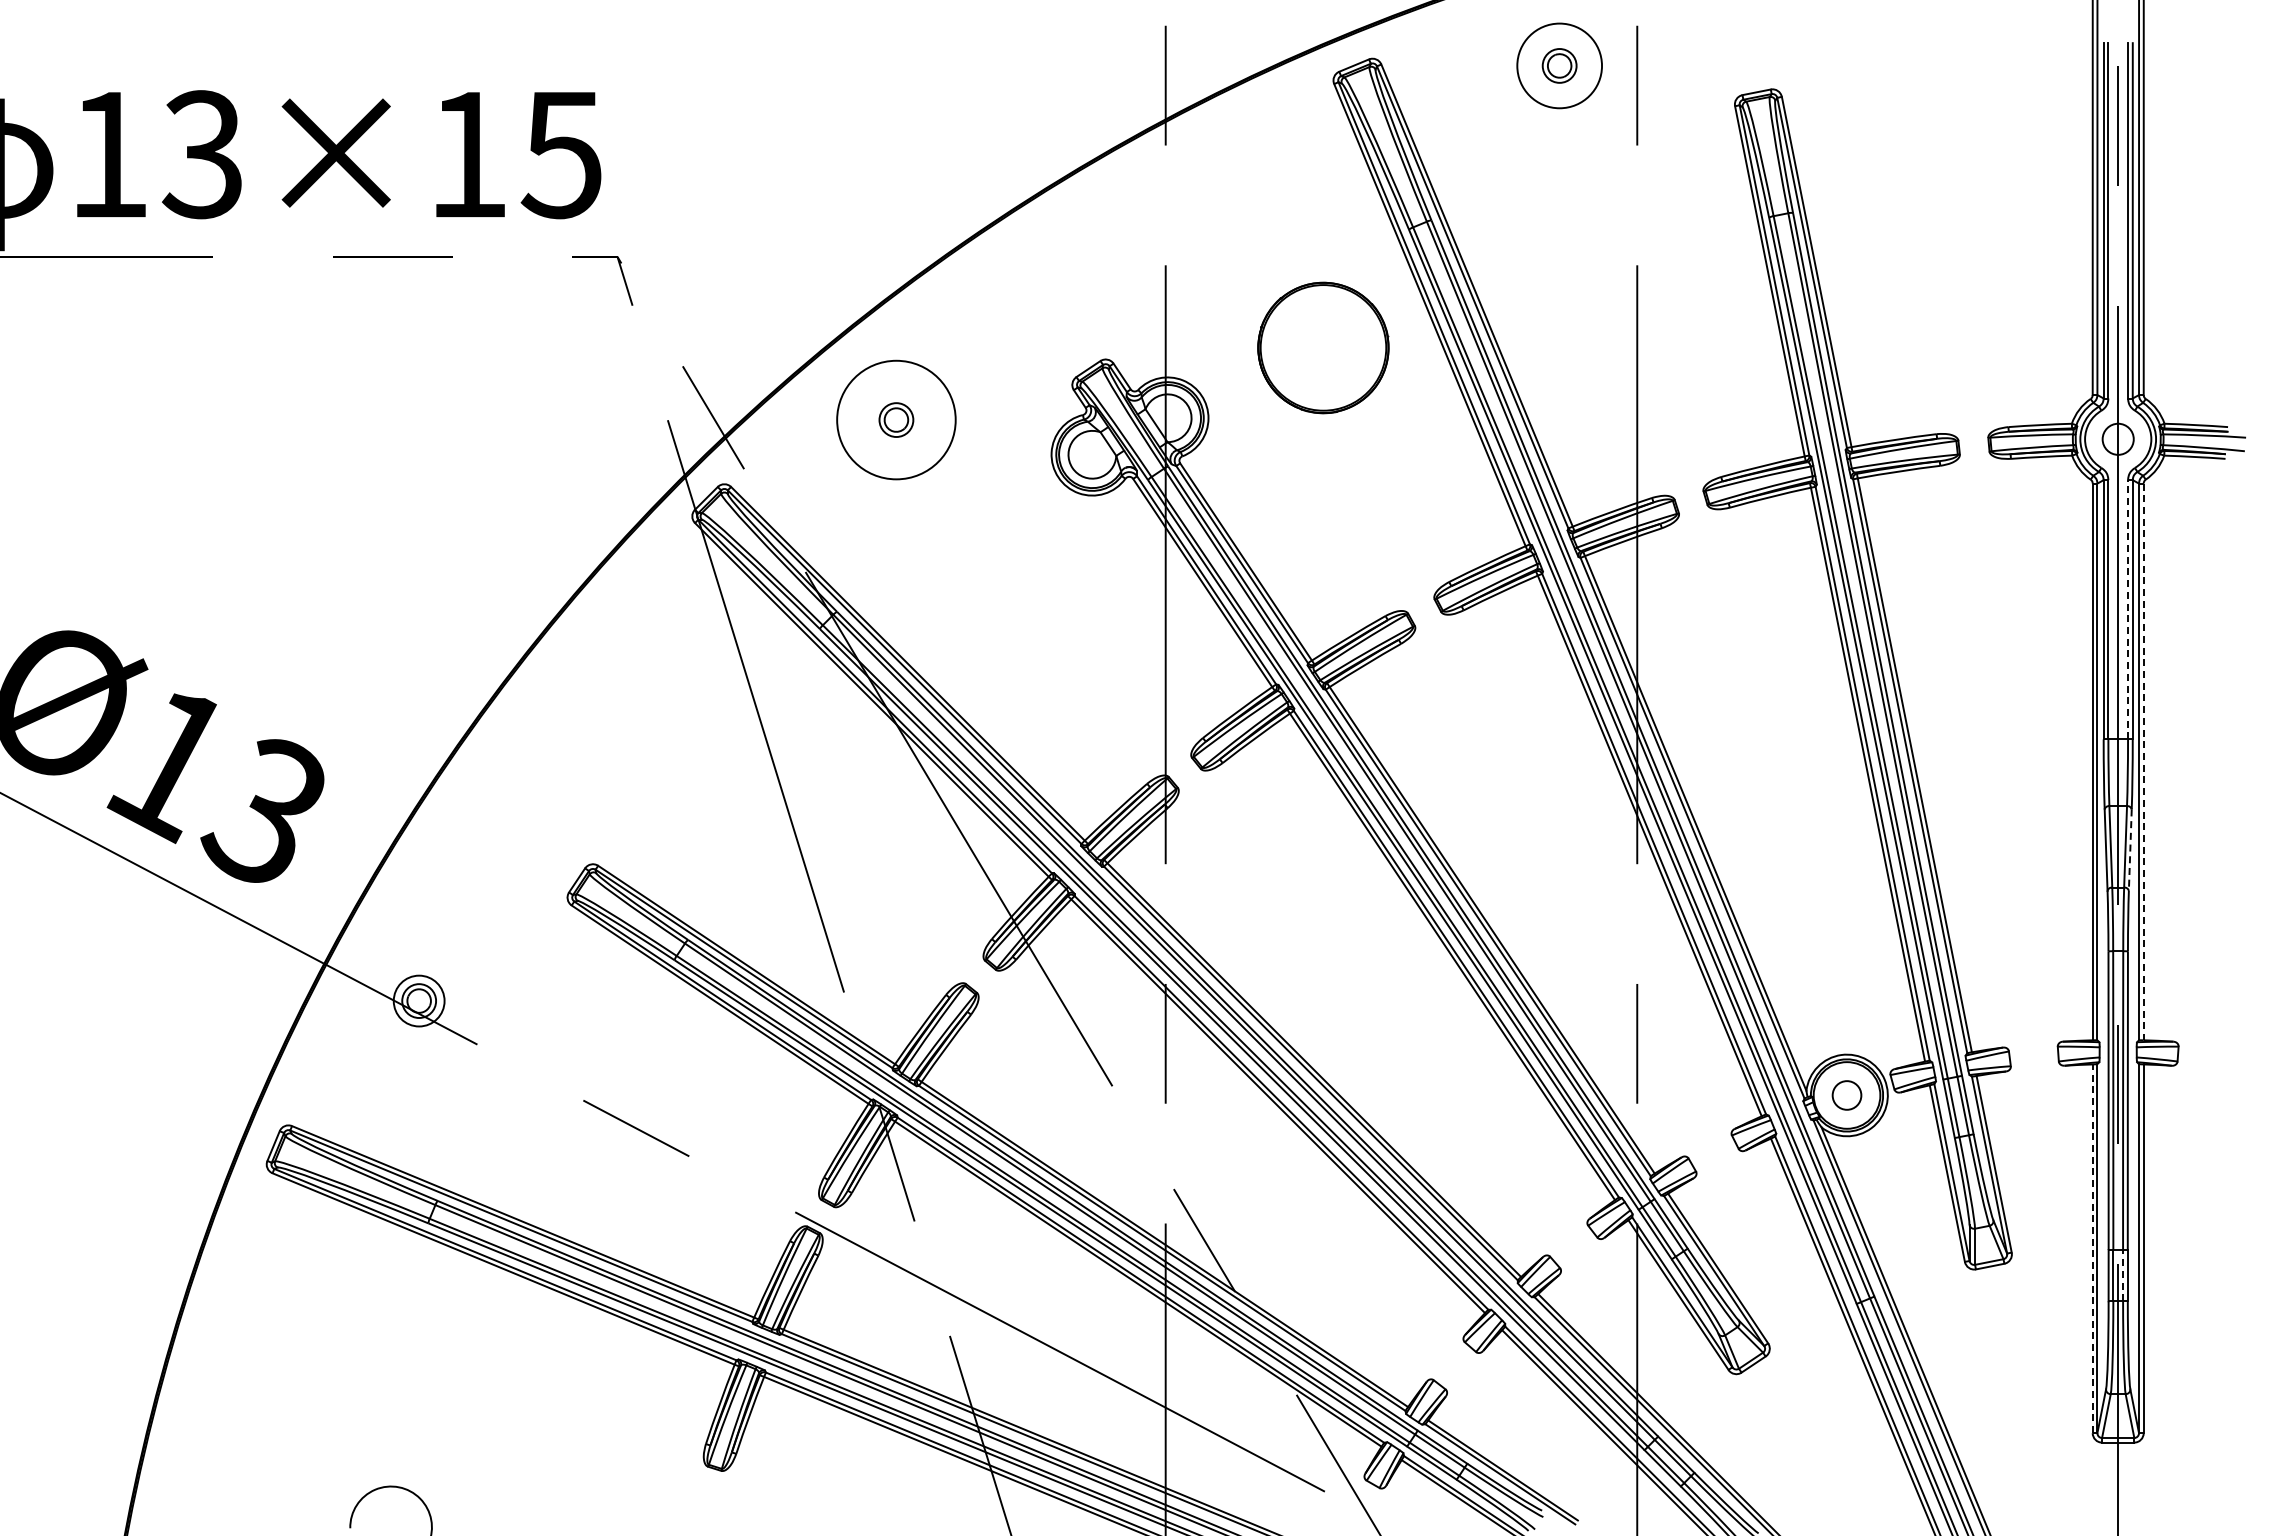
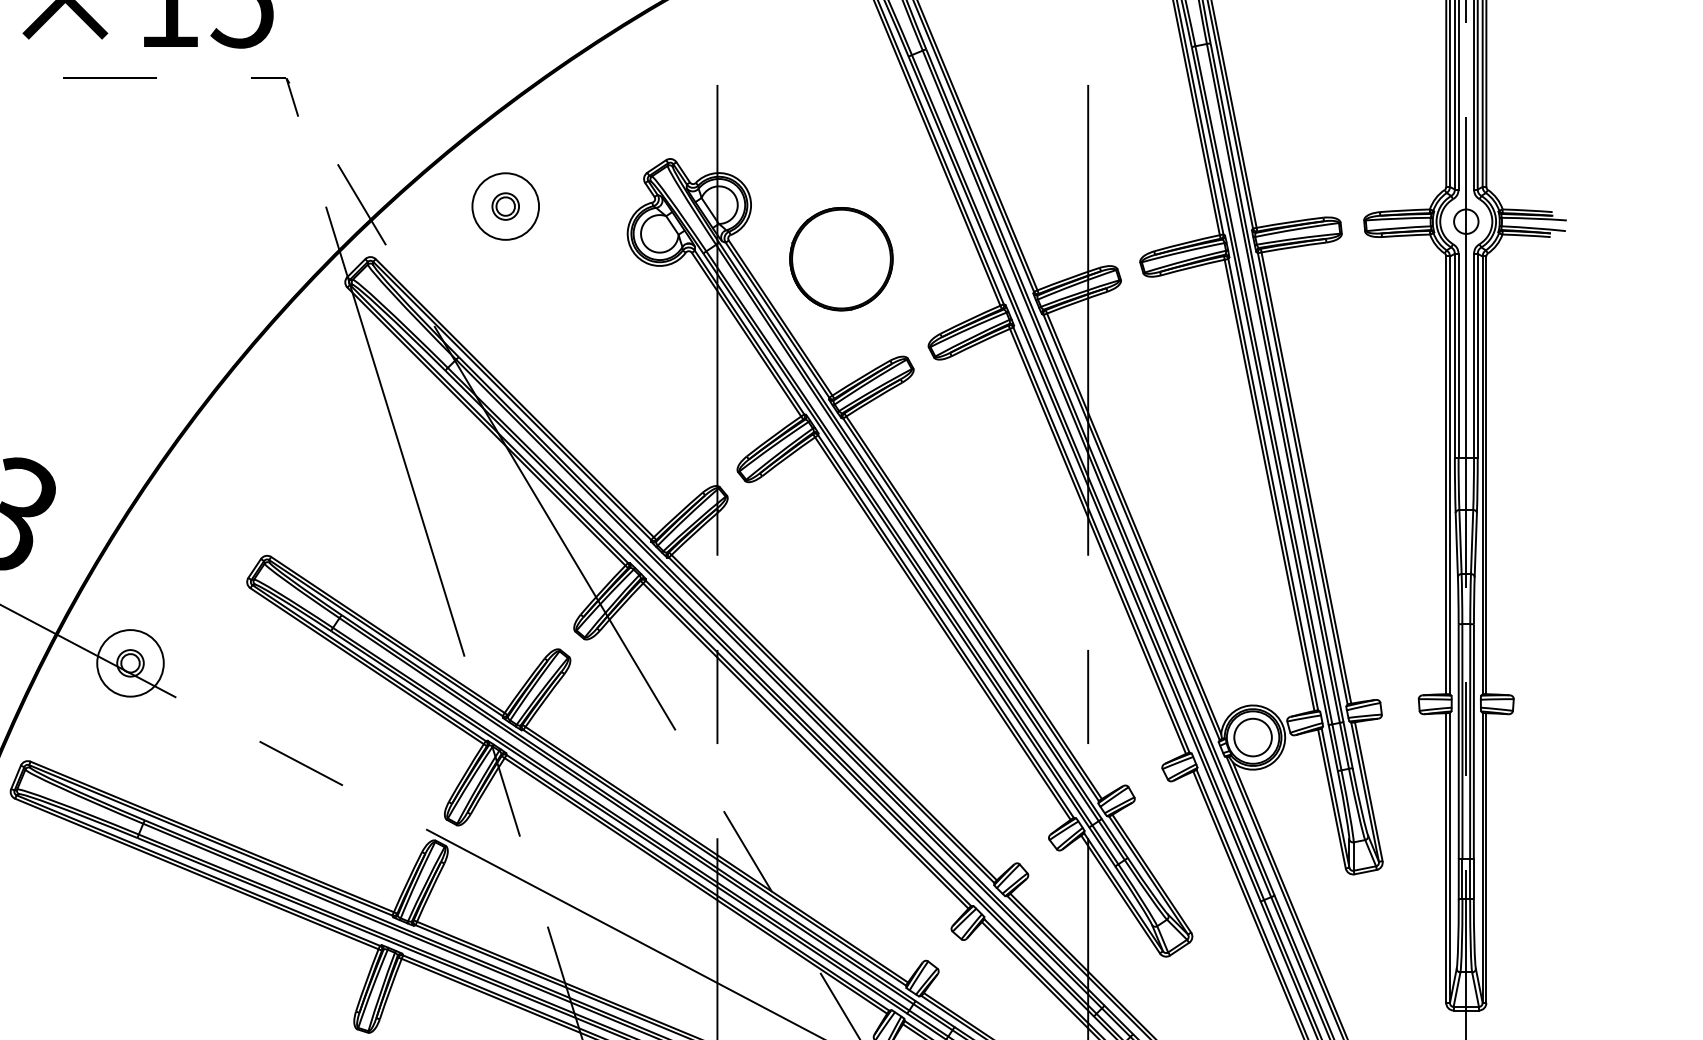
part: (1323, 347) -> (841, 258), moved
circle: (896, 419) -> (505, 206), size x0.71
line: (2128, 609) -> (1474, 355), dashed -> solid
line: (2143, 762) -> (1486, 475), dashed -> solid
line: (2130, 850) -> (1475, 544), dashed -> solid
circle: (418, 1000) -> (129, 662), size x1.67
circle: (1846, 1095) -> (1252, 737), size x1.67
line: (2092, 1248) -> (1446, 857), dashed -> solid
line: (2123, 1275) -> (1470, 879), dashed -> solid

